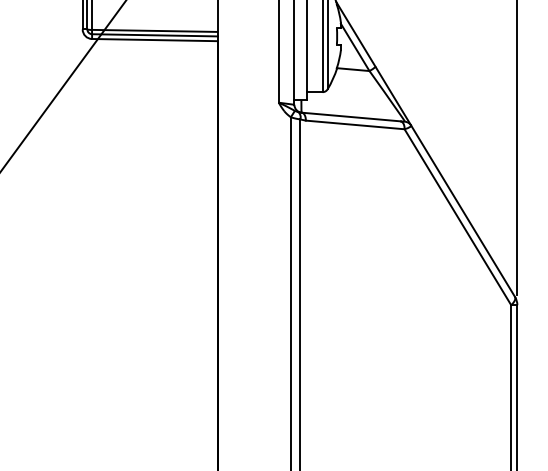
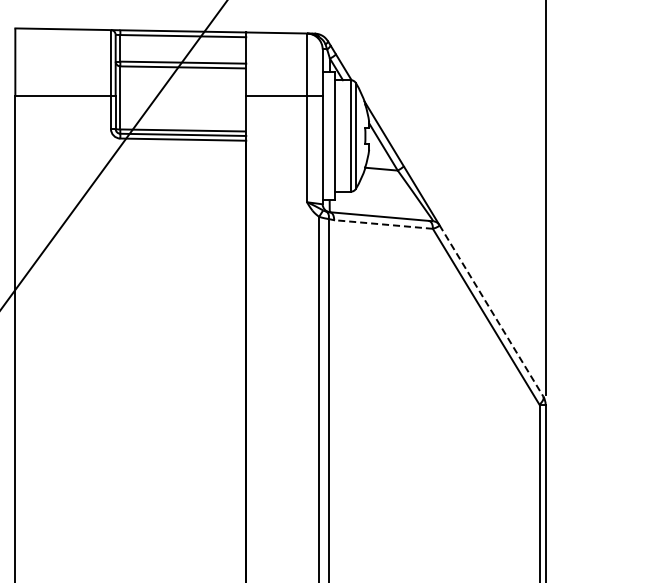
line: (355, 124) -> (383, 224), solid -> dashed
line: (463, 211) -> (491, 311), solid -> dashed

